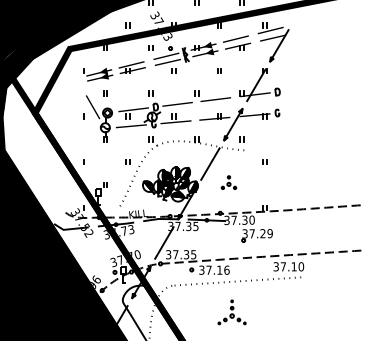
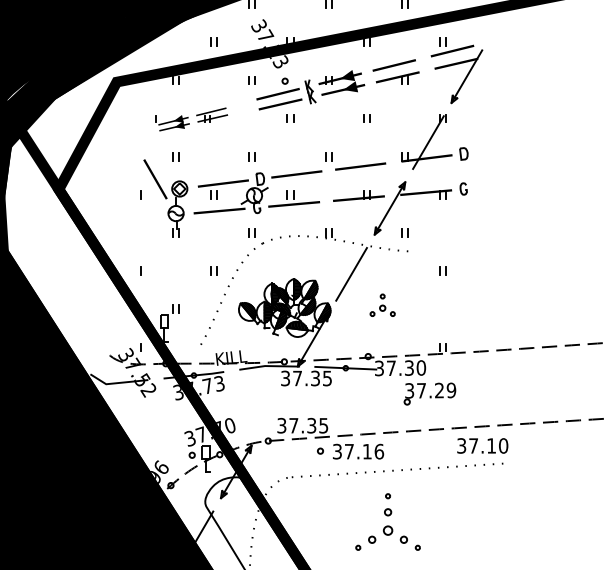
part: (114, 71) -> (191, 119), size x0.7
line: (164, 242) -> (274, 405), removed
part: (231, 312) -> (386, 522), size x1.4

